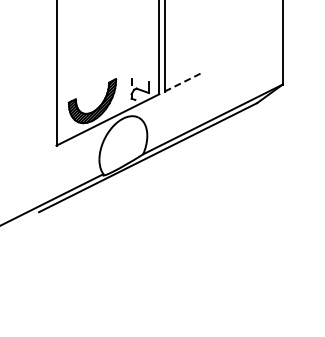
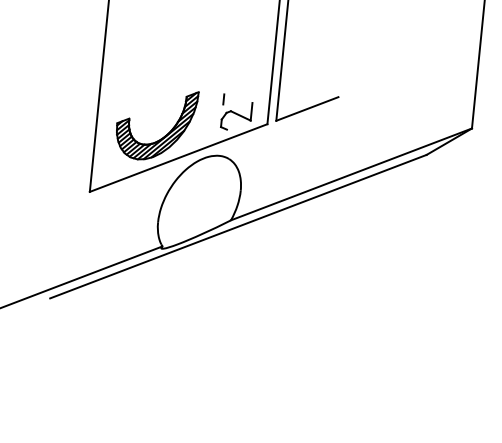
line: (182, 82) -> (307, 108), dashed -> solid

